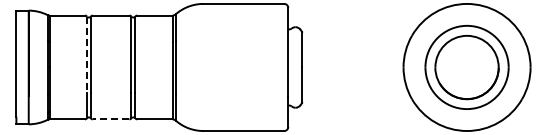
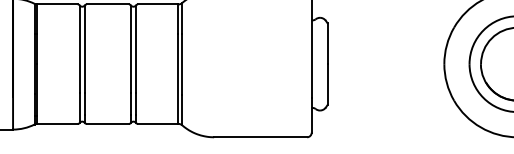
line: (86, 55) -> (79, 50), dashed -> solid
line: (110, 119) -> (107, 124), dashed -> solid

